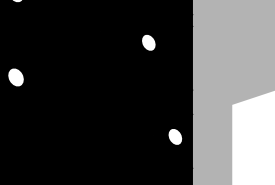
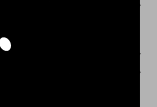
fill: (148, 42) -> (106, 17), added
fill: (175, 136) -> (126, 89), added

